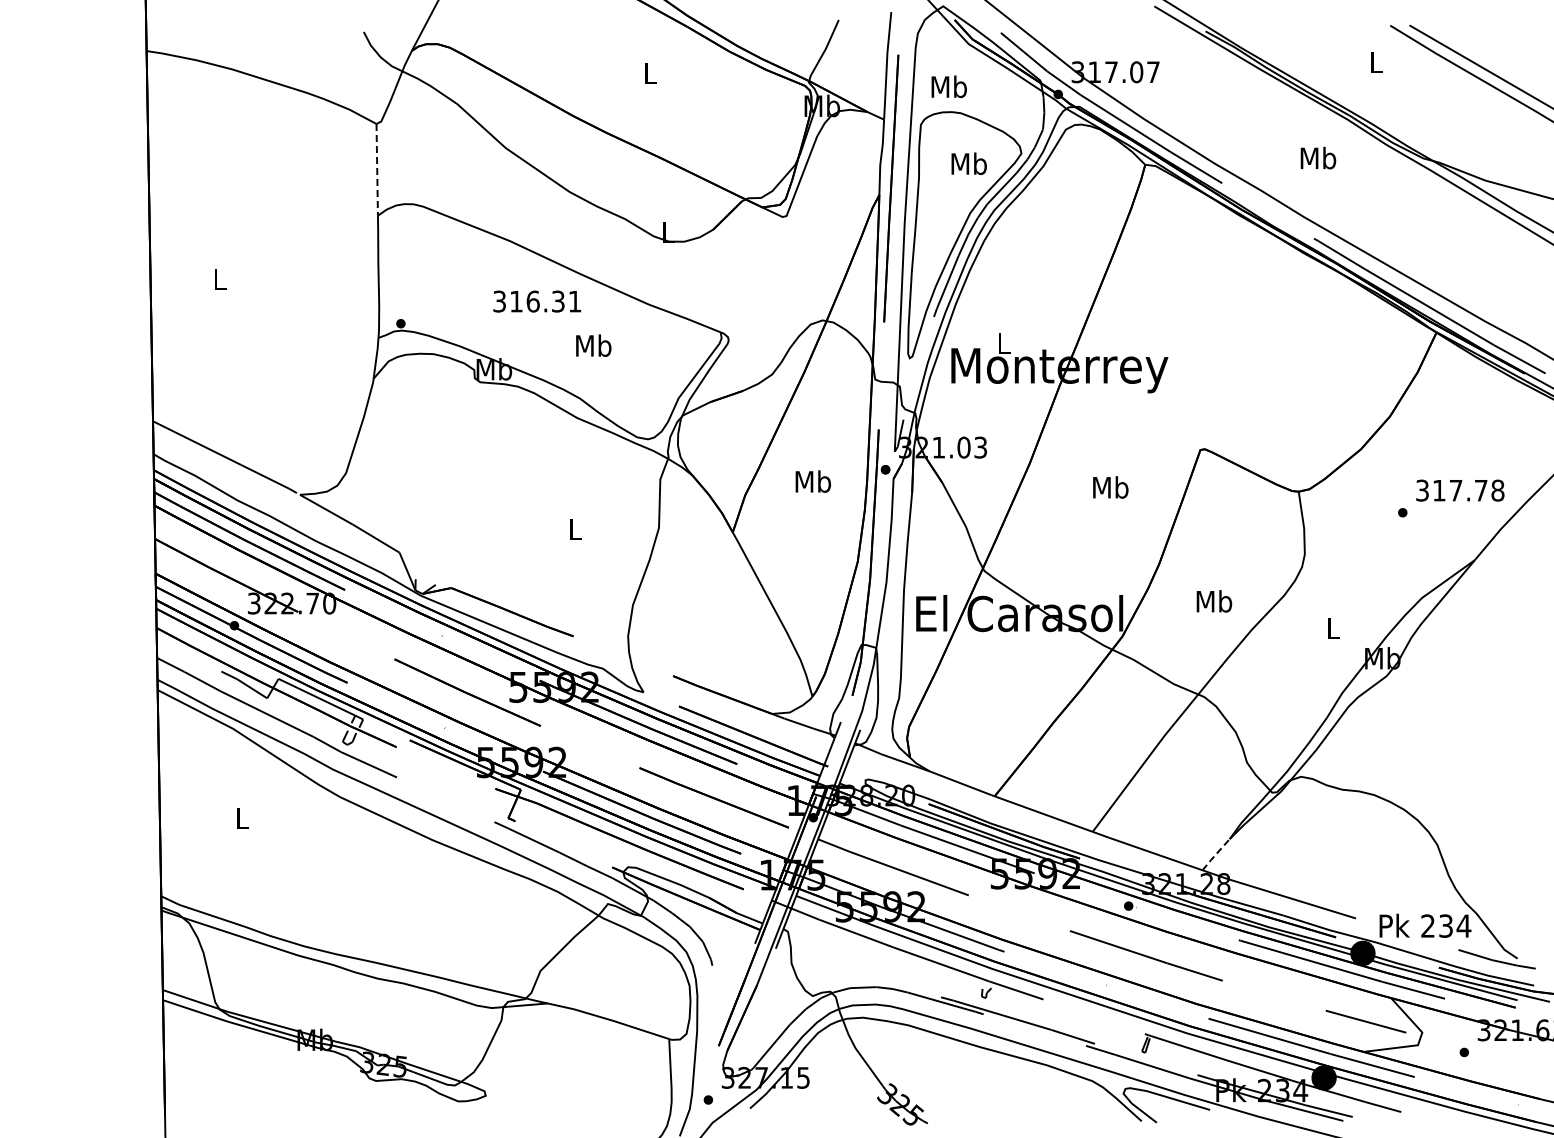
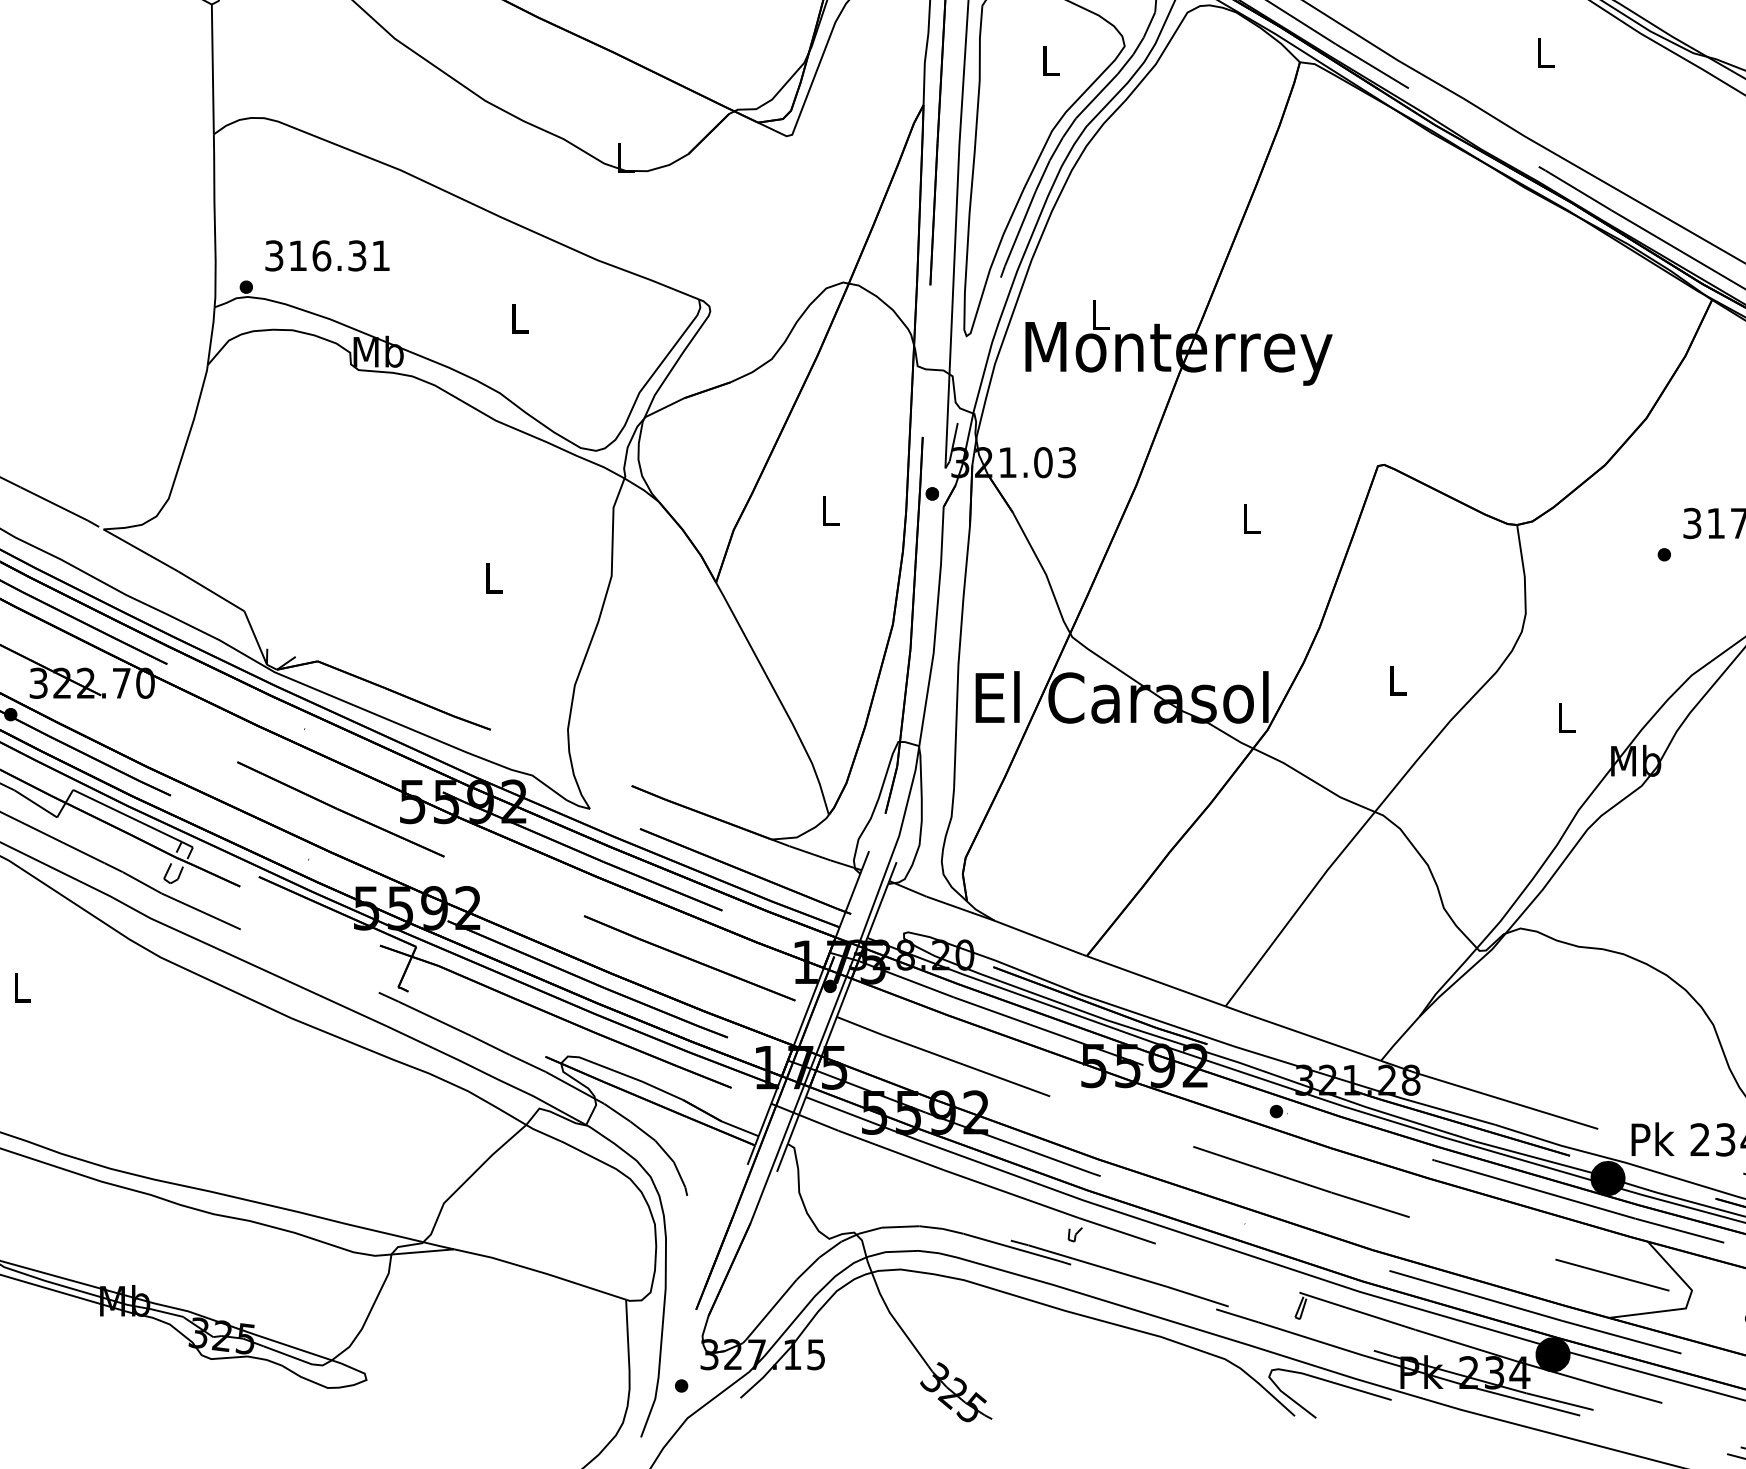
text: (1318, 157) -> (1545, 51), Mb -> L
text: (968, 163) -> (1049, 60), Mb -> L
line: (377, 169) -> (213, 68), dashed -> solid
text: (536, 301) -> (326, 255), moved
text: (593, 345) -> (518, 318), Mb -> L
text: (813, 481) -> (830, 510), Mb -> L
text: (1110, 487) -> (1250, 519), Mb -> L
text: (1214, 601) -> (1397, 680), Mb -> L
line: (1215, 855) -> (1399, 1039), dashed -> solid

